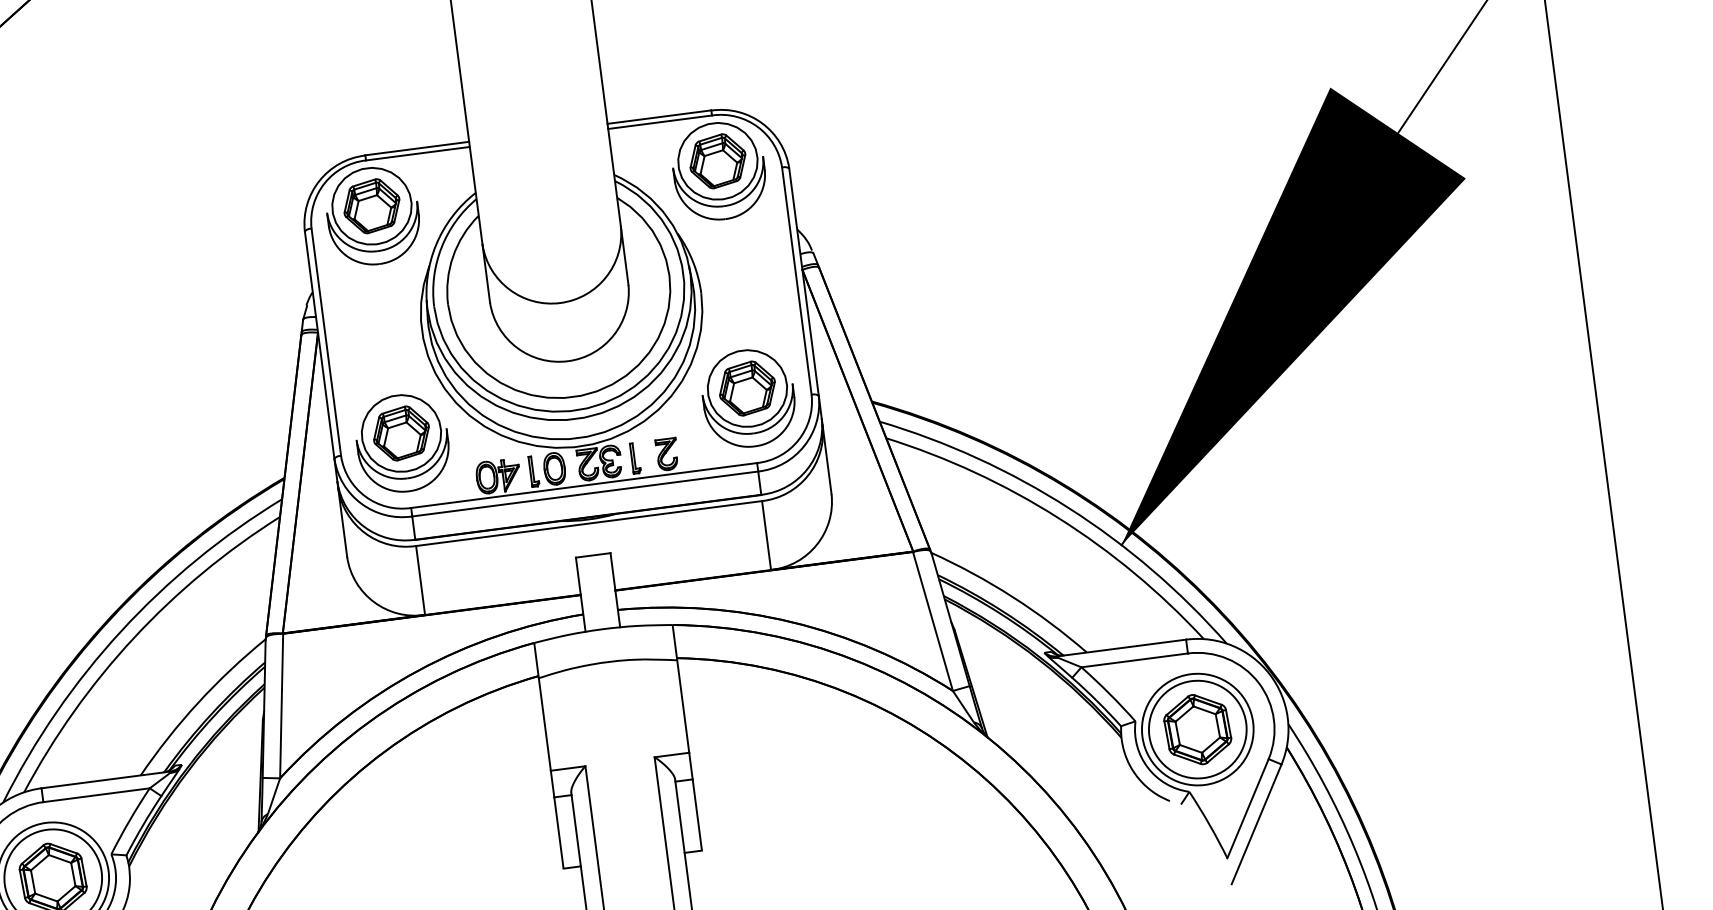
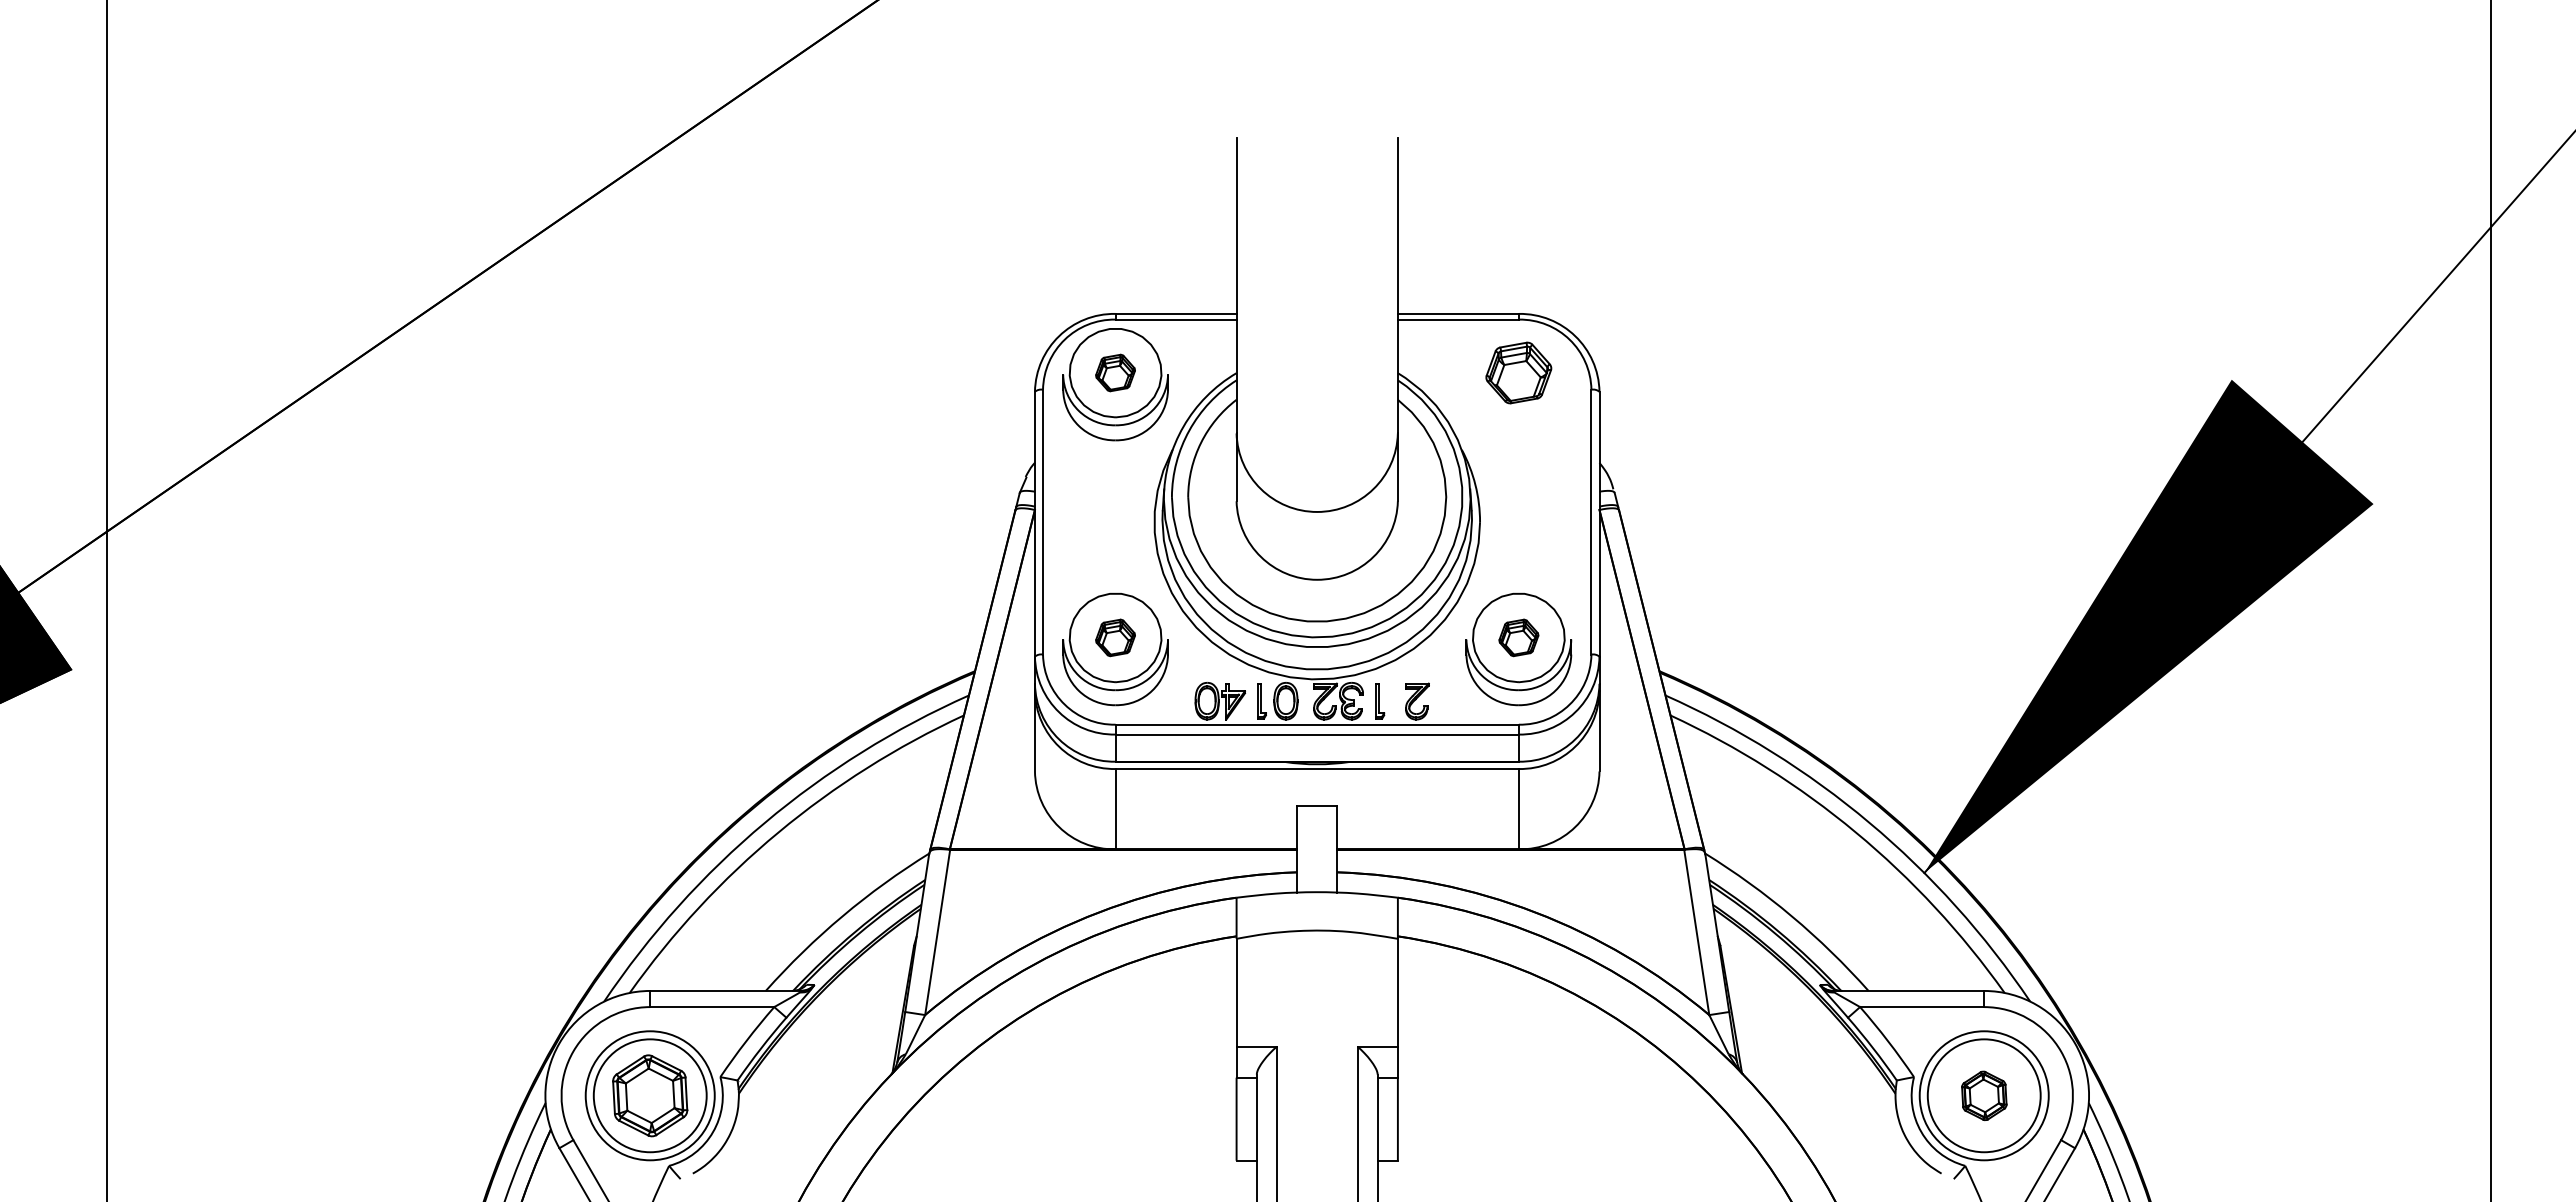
part: (718, 171) -> (1518, 384), removed
part: (371, 205) -> (1115, 372), size x0.6
part: (747, 388) -> (1518, 637), size x0.6
part: (401, 433) -> (1115, 637), size x0.6
part: (1197, 729) -> (1984, 1095), size x0.6

